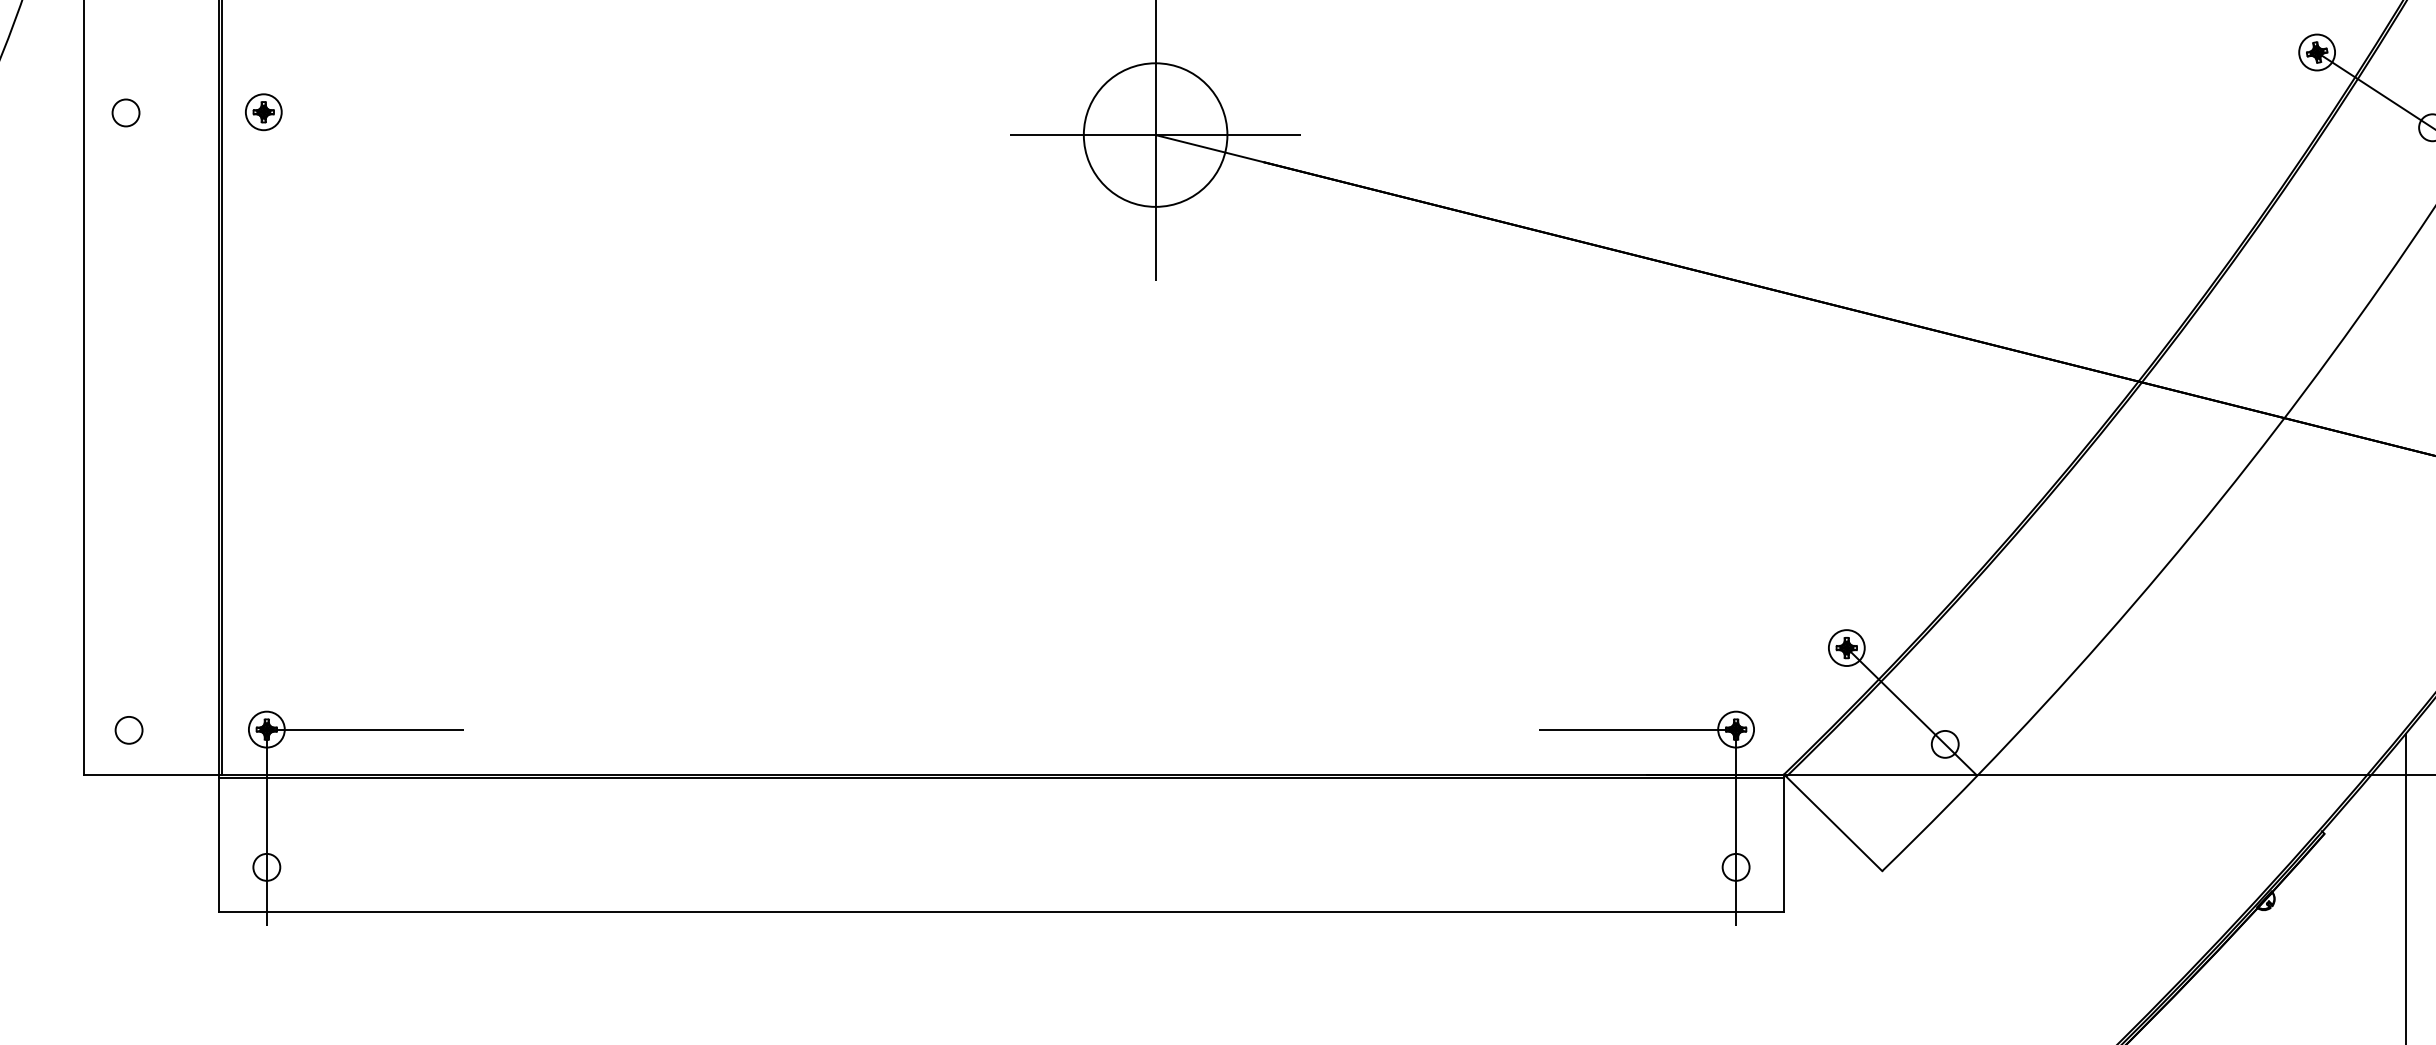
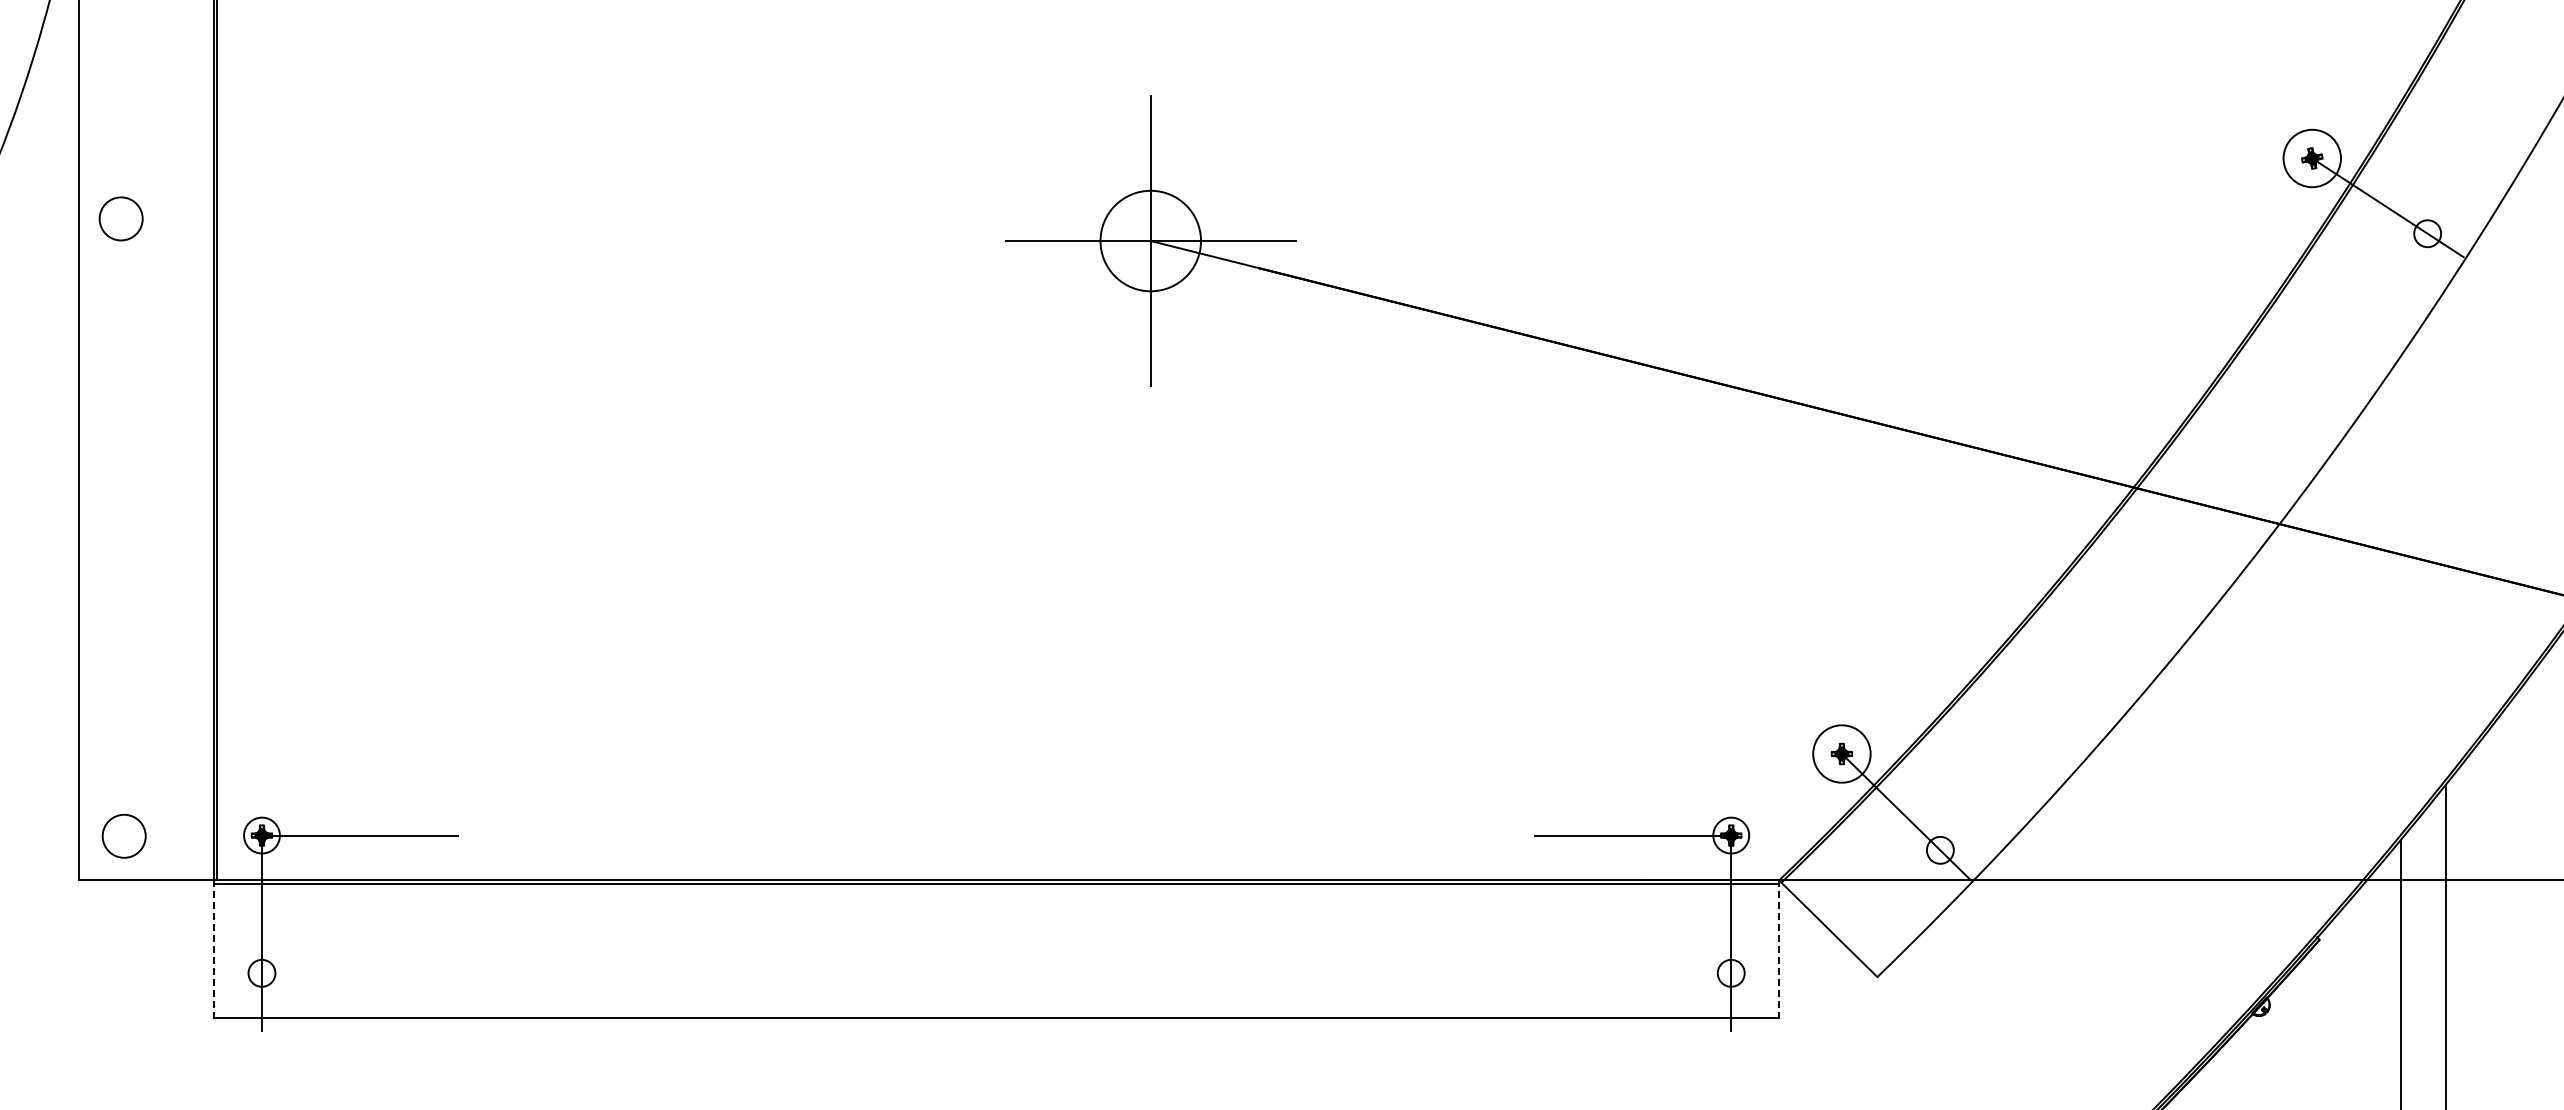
circle: (2317, 52) -> (2312, 158), size x1.6
part: (263, 111) -> (258, 217), removed
circle: (125, 112) -> (120, 218), size x1.6
circle: (1155, 134) -> (1150, 240), size x0.7
circle: (1846, 647) -> (1841, 753), size x1.6
circle: (128, 729) -> (123, 835), size x1.6
line: (219, 843) -> (214, 949), solid -> dashed
line: (1784, 843) -> (1779, 949), solid -> dashed

